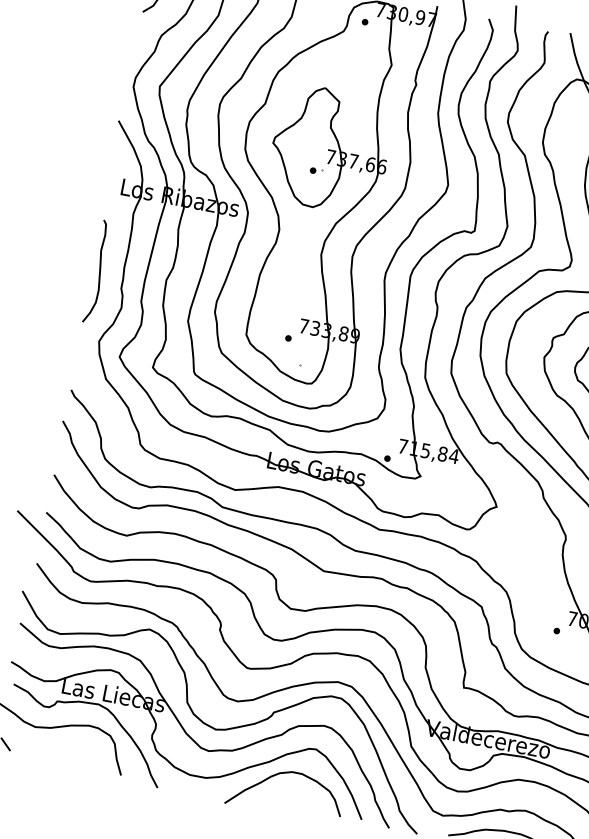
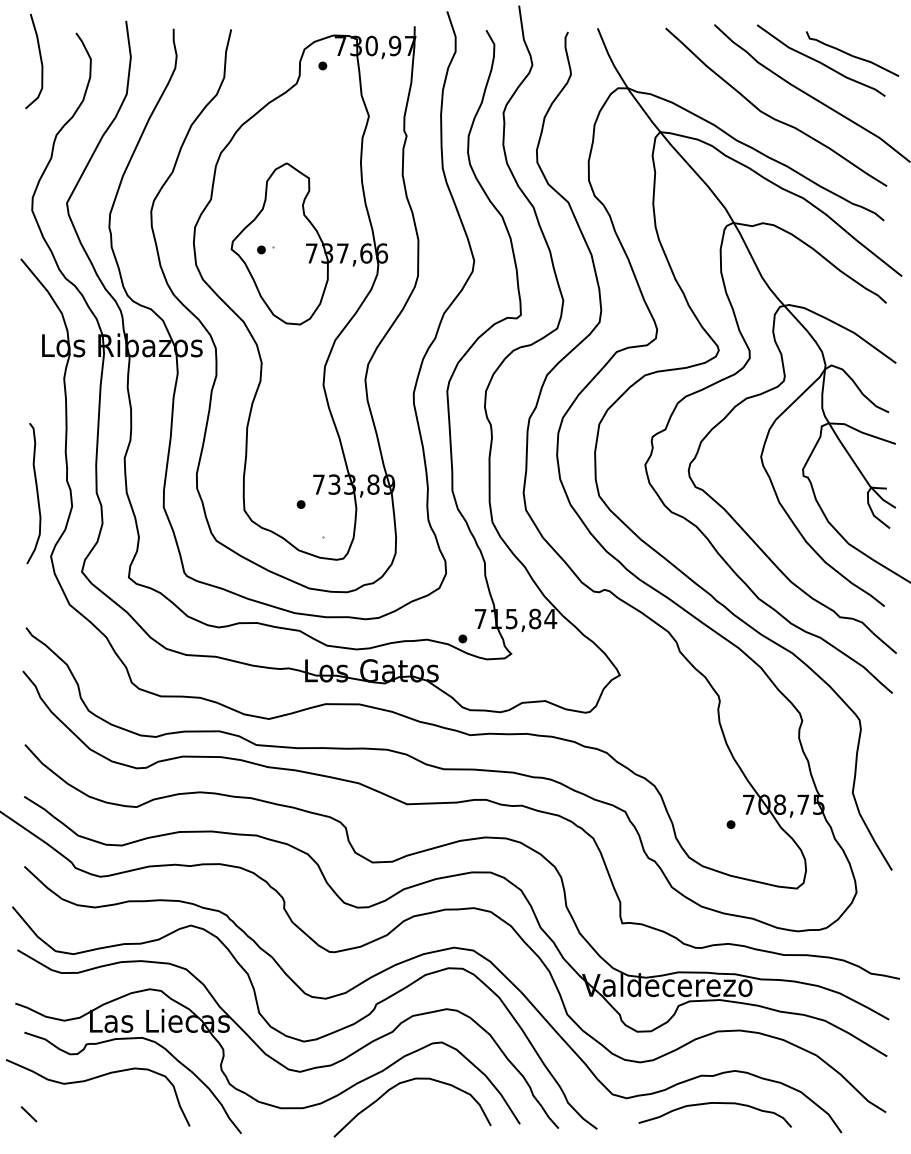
part: (316, 170) -> (265, 249), moved
curve: (99, 272) -> (36, 493), moved

